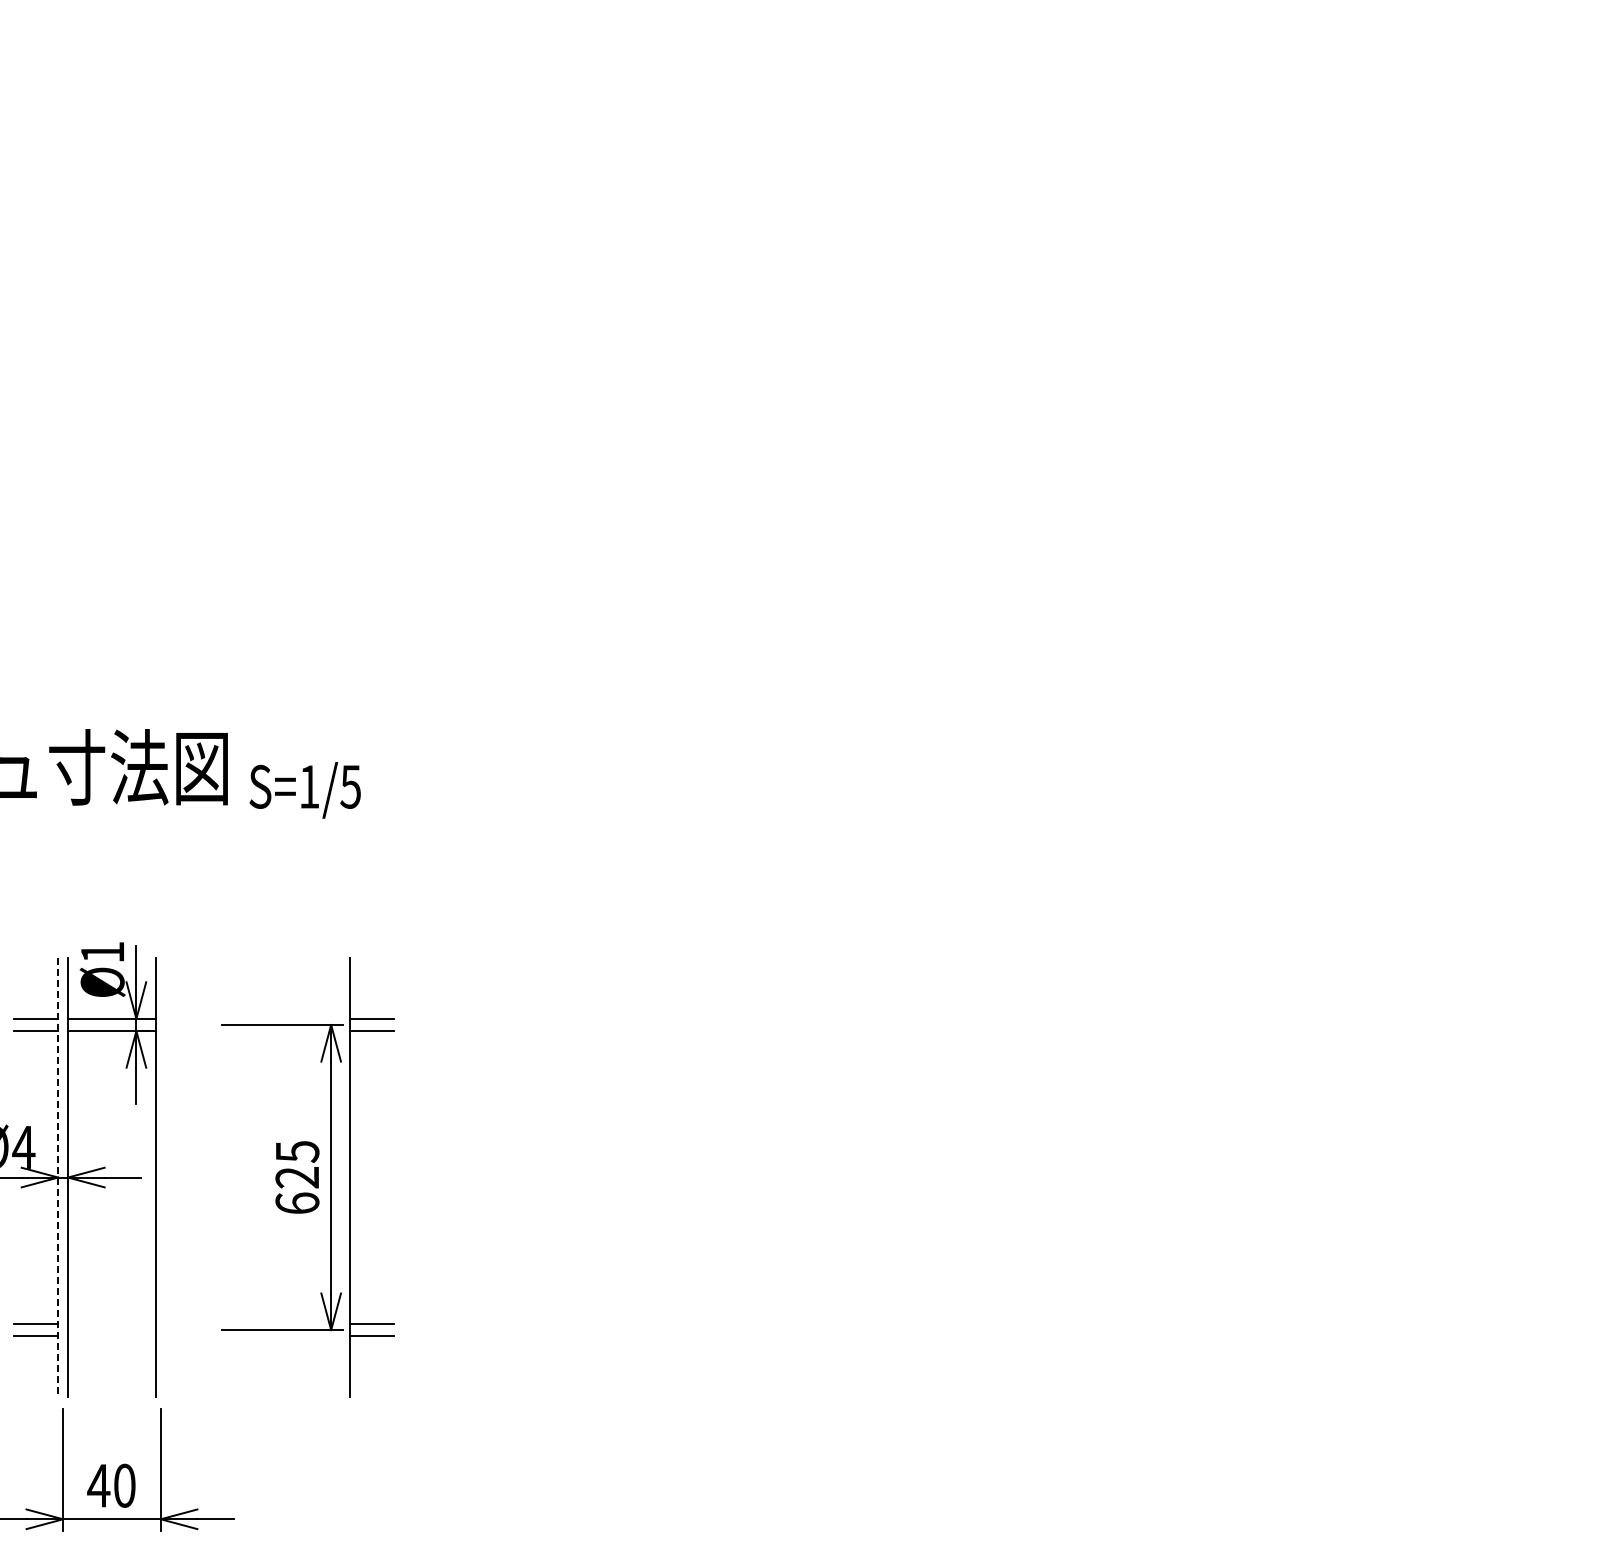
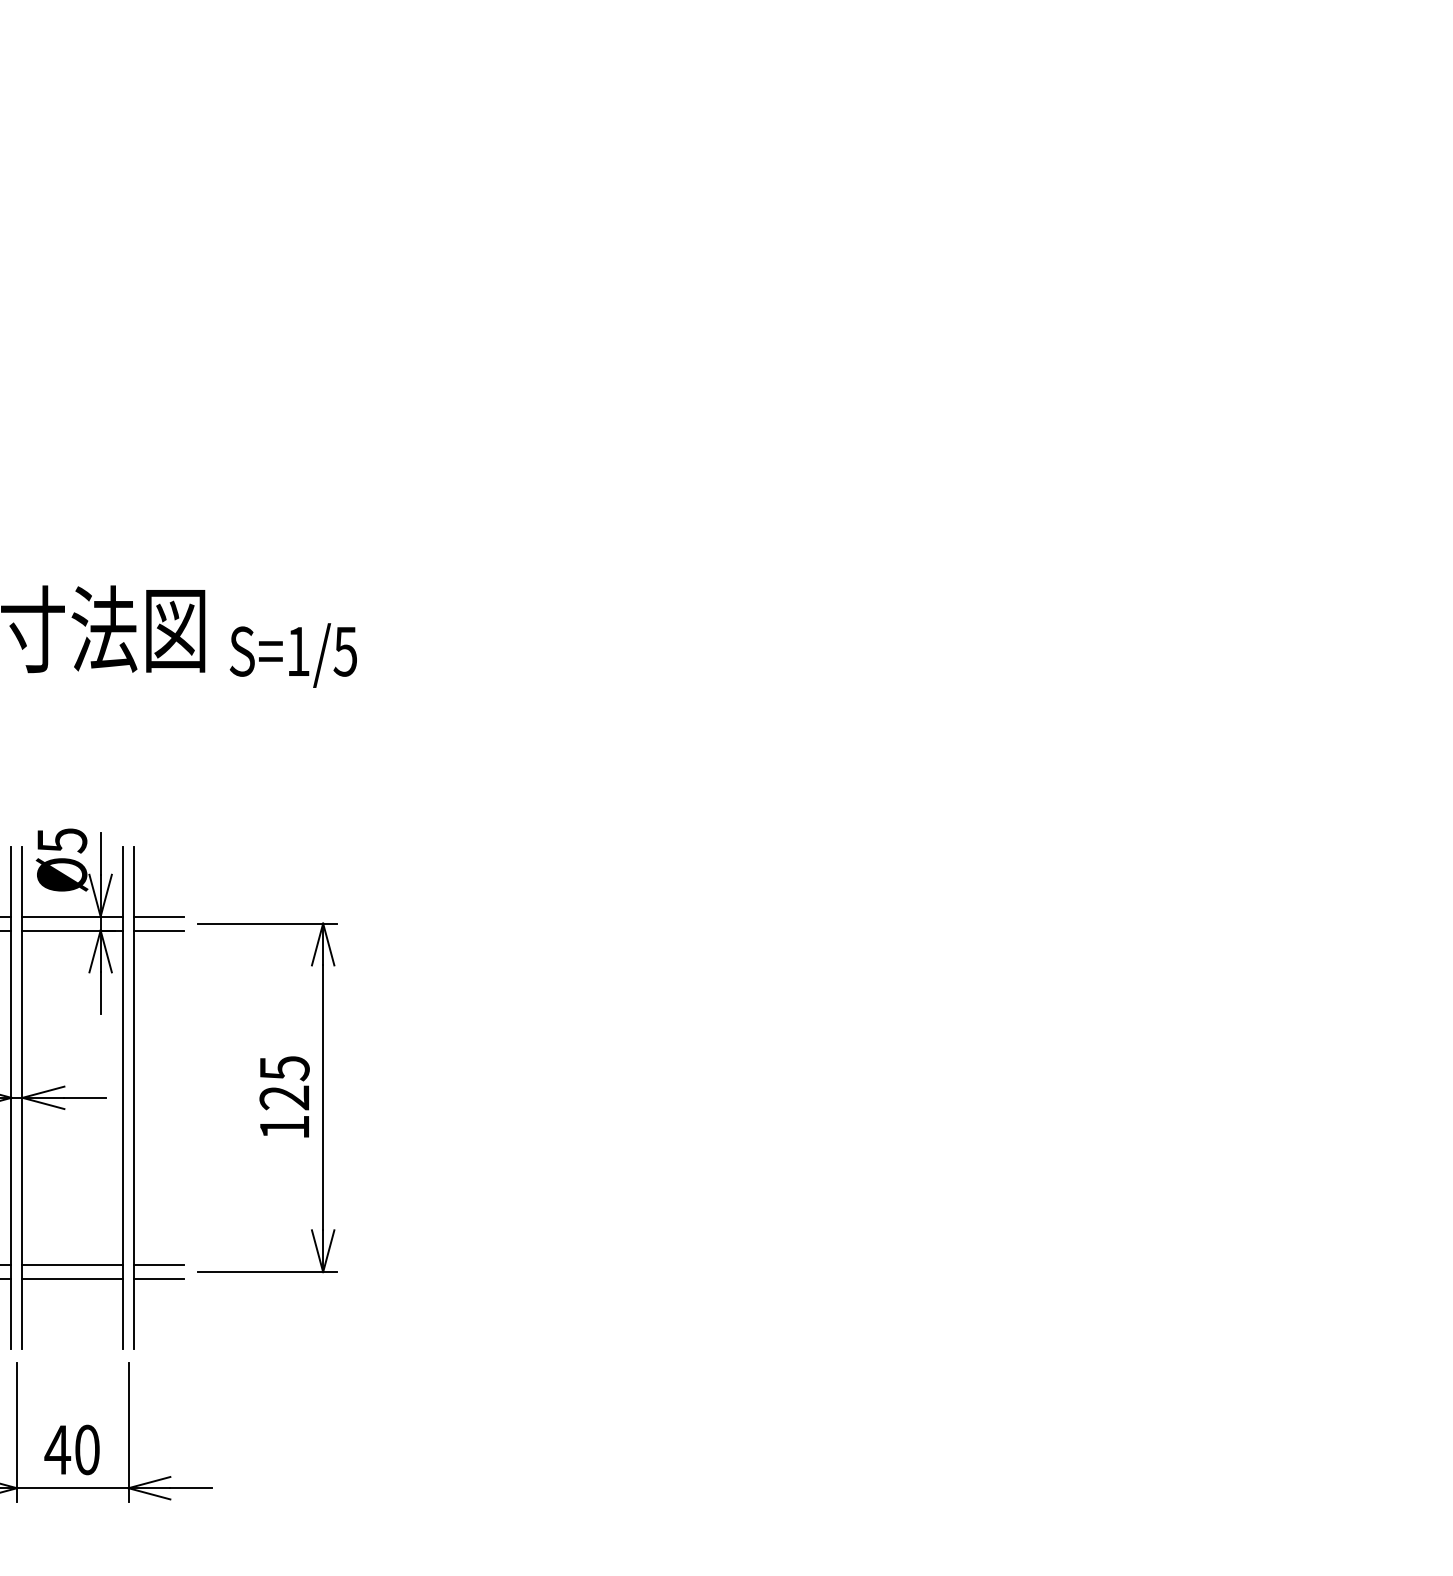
text: (102, 952) -> (61, 840), Ø1 -> Ø5
line: (58, 1177) -> (11, 1097), dashed -> solid
part: (350, 1177) -> (135, 1097), moved
text: (297, 1202) -> (284, 1126), 625 -> 125
line: (111, 1324) -> (72, 1265), added
line: (111, 1336) -> (72, 1279), added

